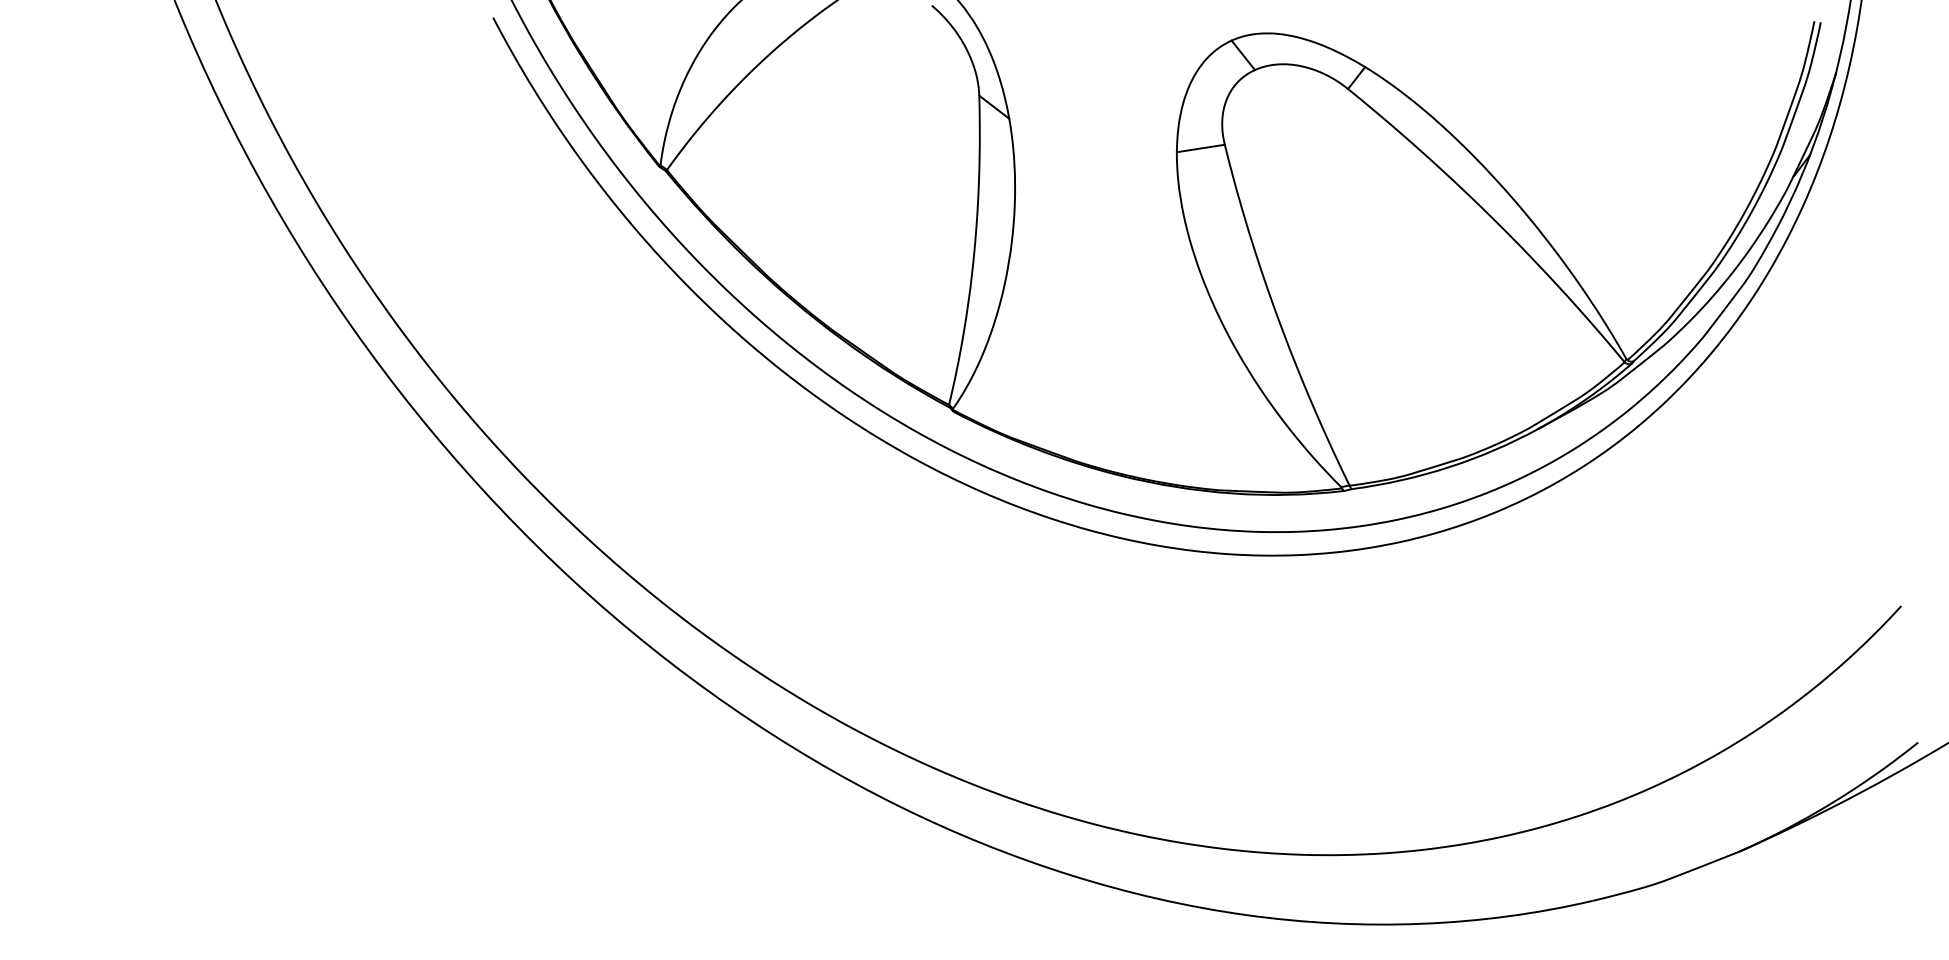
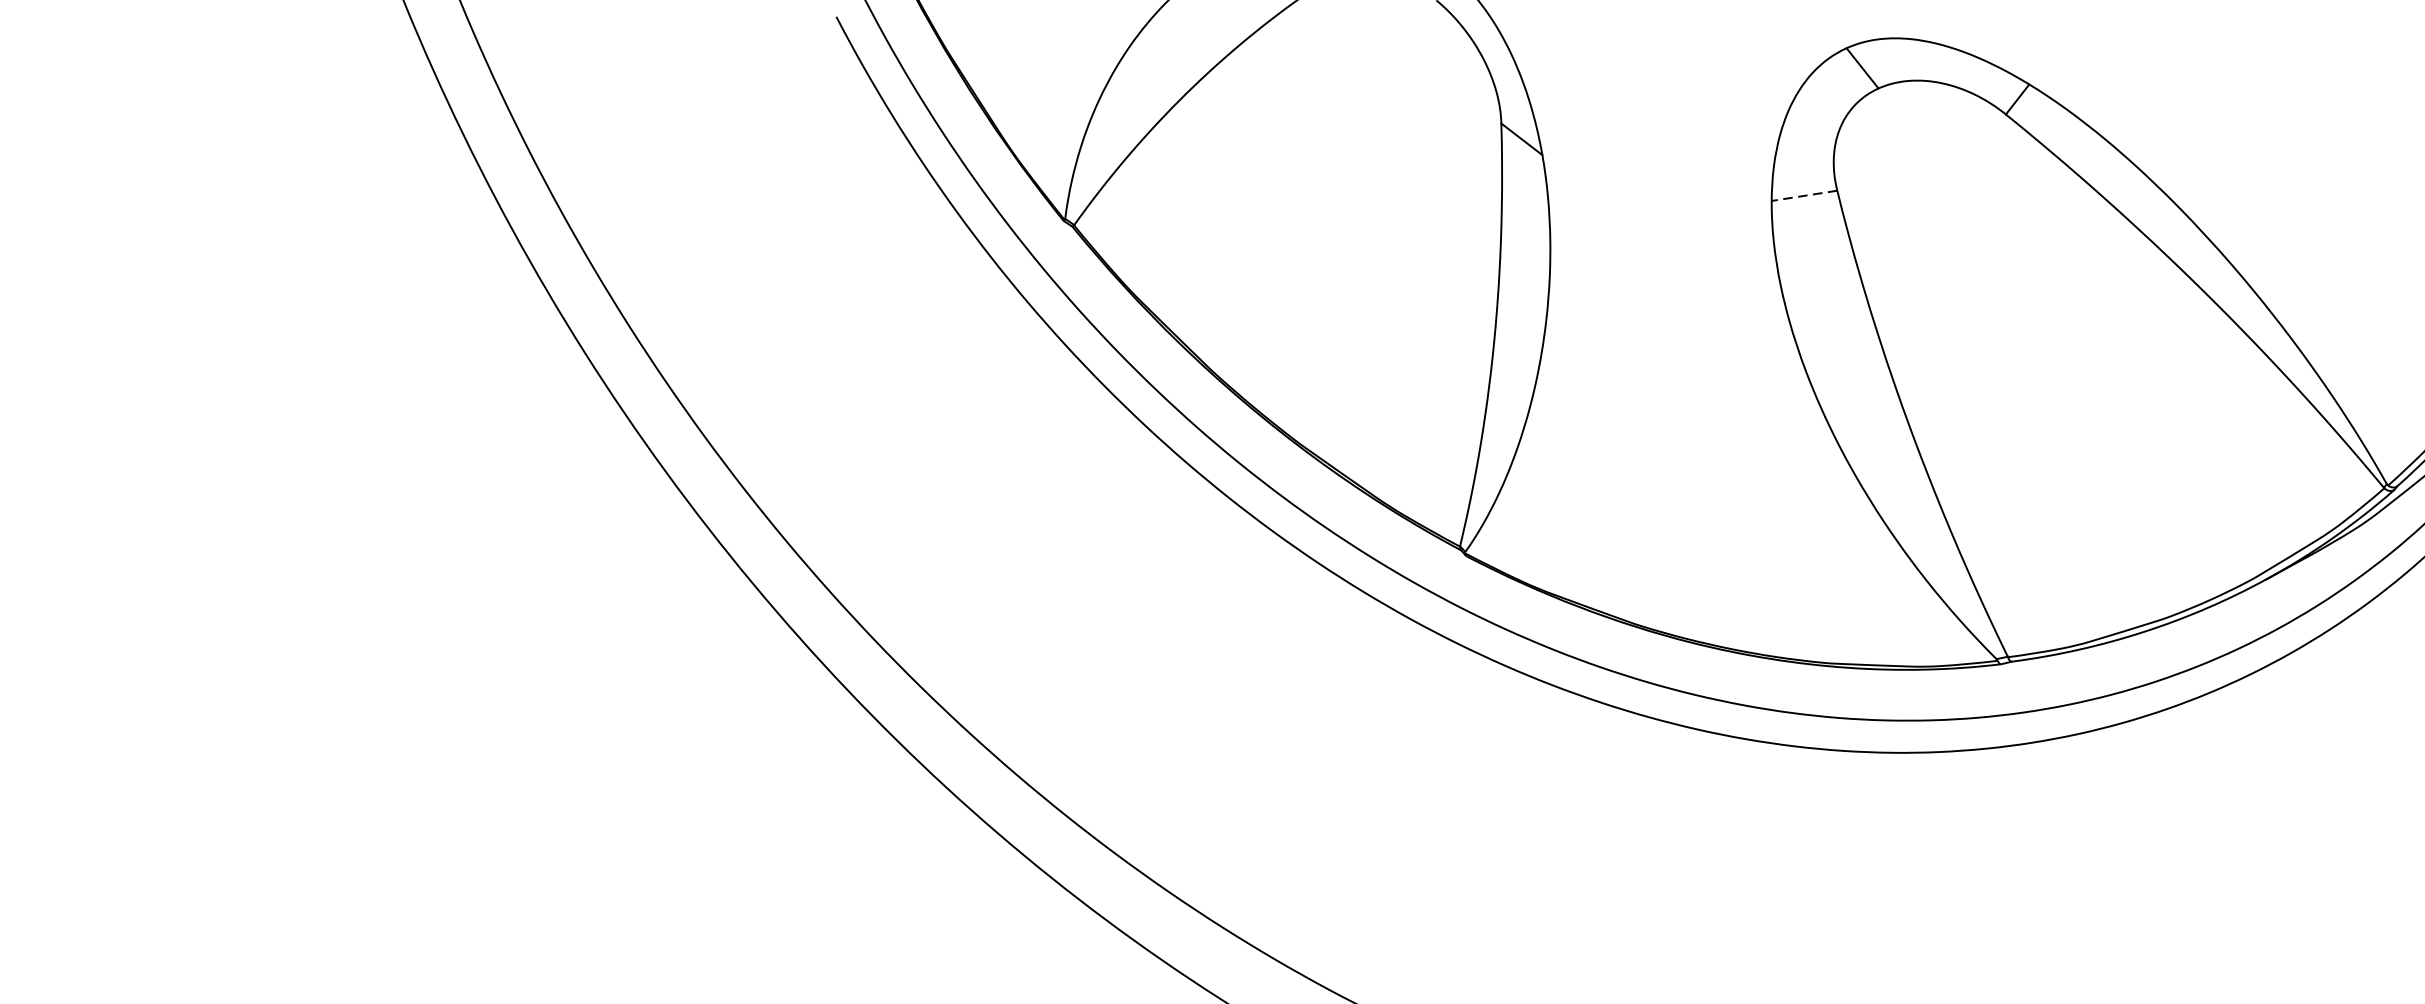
line: (1200, 148) -> (1804, 195), solid -> dashed

